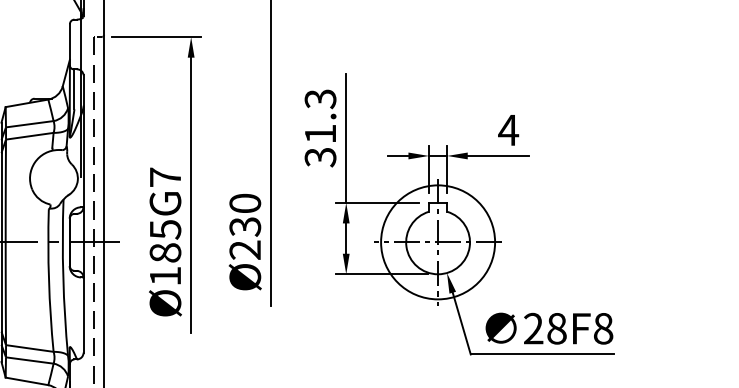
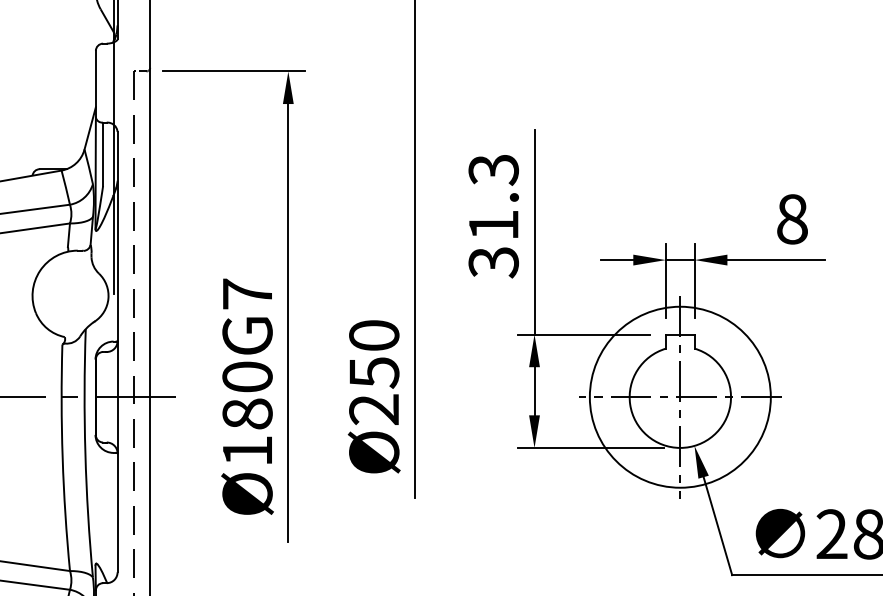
text: (508, 130) -> (792, 219), 4 -> 8
text: (244, 226) -> (373, 372), Ø230 -> Ø250
text: (165, 229) -> (247, 376), Ø185G7 -> Ø180G7

